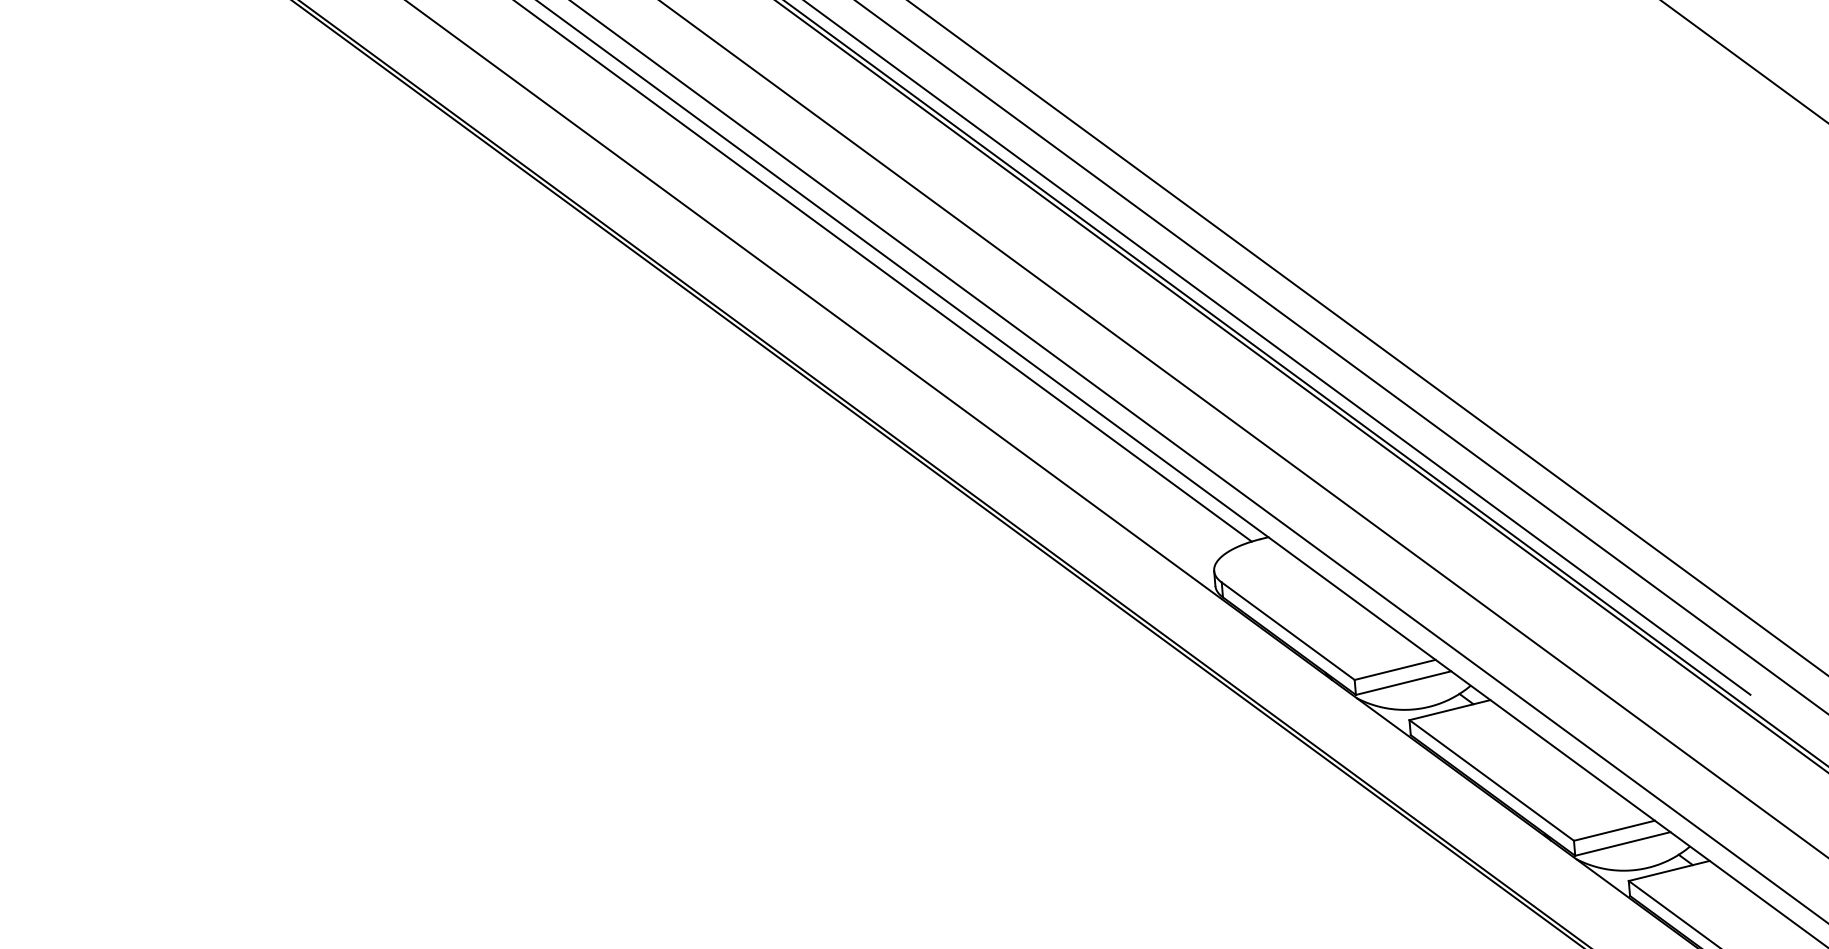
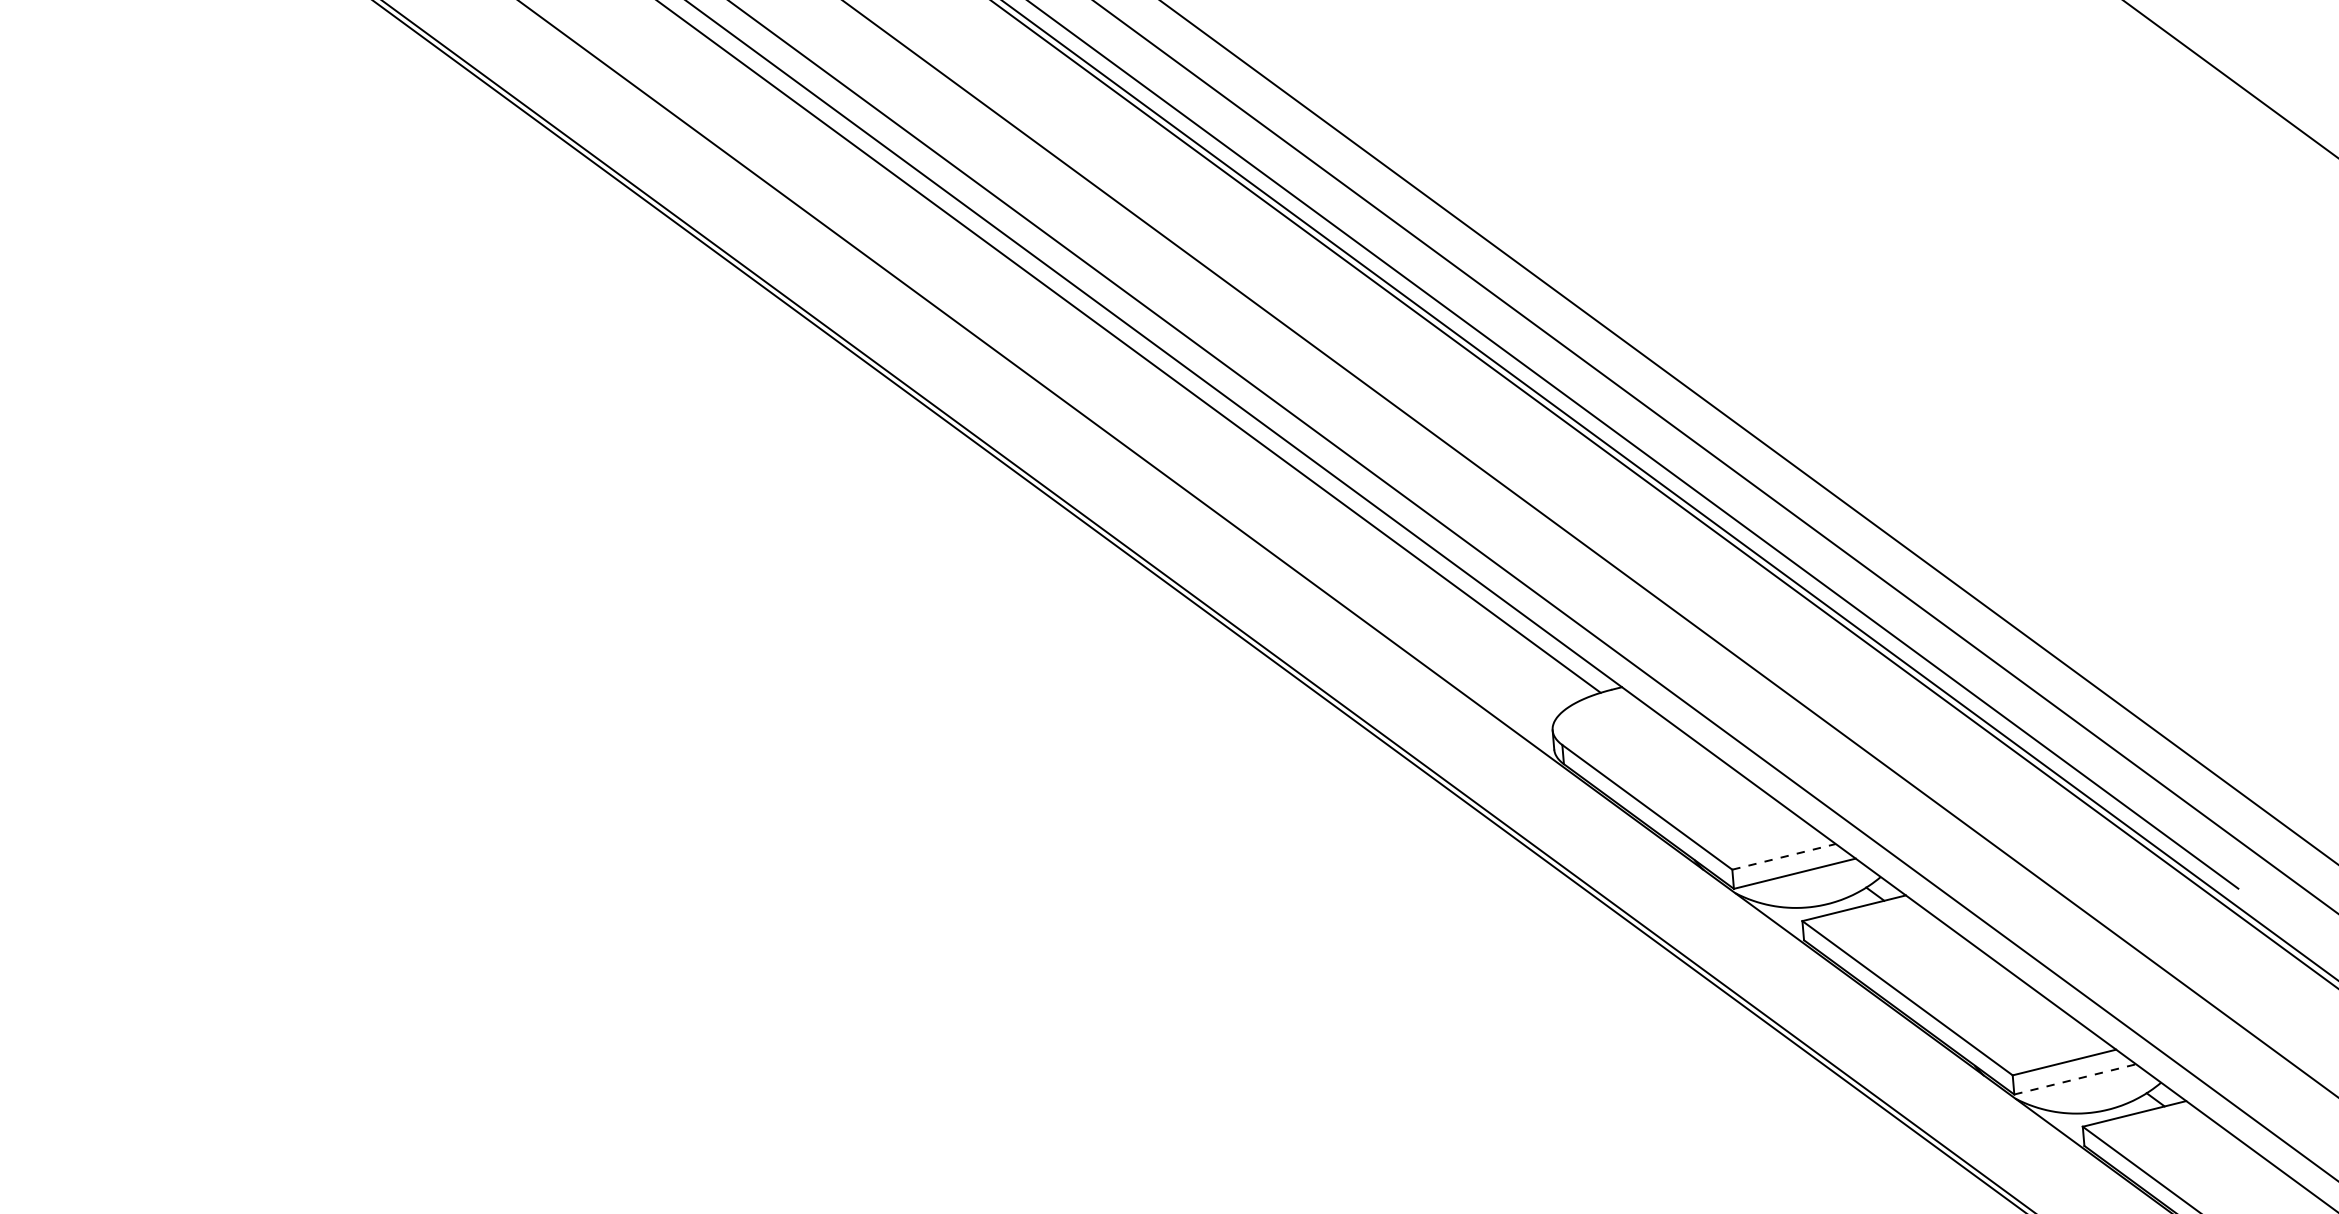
line: (1395, 669) -> (1784, 856), solid -> dashed
line: (1623, 844) -> (2075, 1079), solid -> dashed

